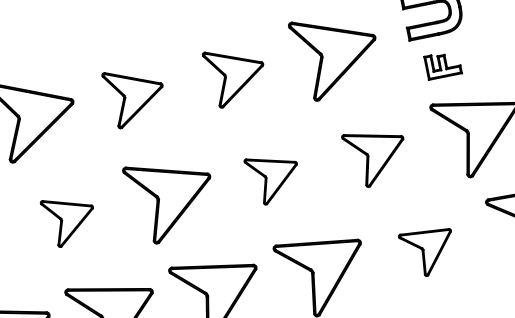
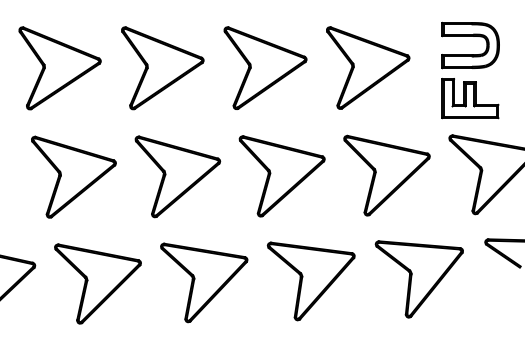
part: (443, 64) -> (470, 98), size x1.67
part: (236, 74) -> (265, 67), size x1.43
part: (135, 96) -> (162, 68), size x1.43
part: (376, 156) -> (386, 175), size x1.43
part: (273, 178) -> (281, 176), size x1.67
part: (69, 219) -> (73, 176), size x1.67
part: (427, 252) -> (418, 279), size x1.67

